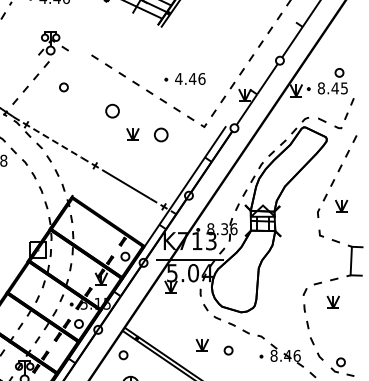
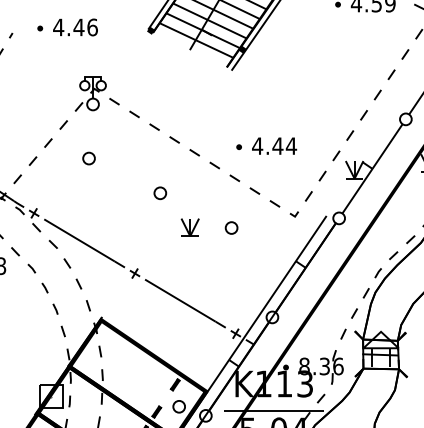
part: (53, 43) -> (97, 94), moved
text: (201, 78) -> (290, 145), 4.46 -> 4.44
part: (112, 110) -> (160, 192), size x0.62
part: (160, 134) -> (230, 227), size x0.62
line: (57, 143) -> (79, 240), dashed -> solid
text: (183, 241) -> (264, 384), K713 -> K113

